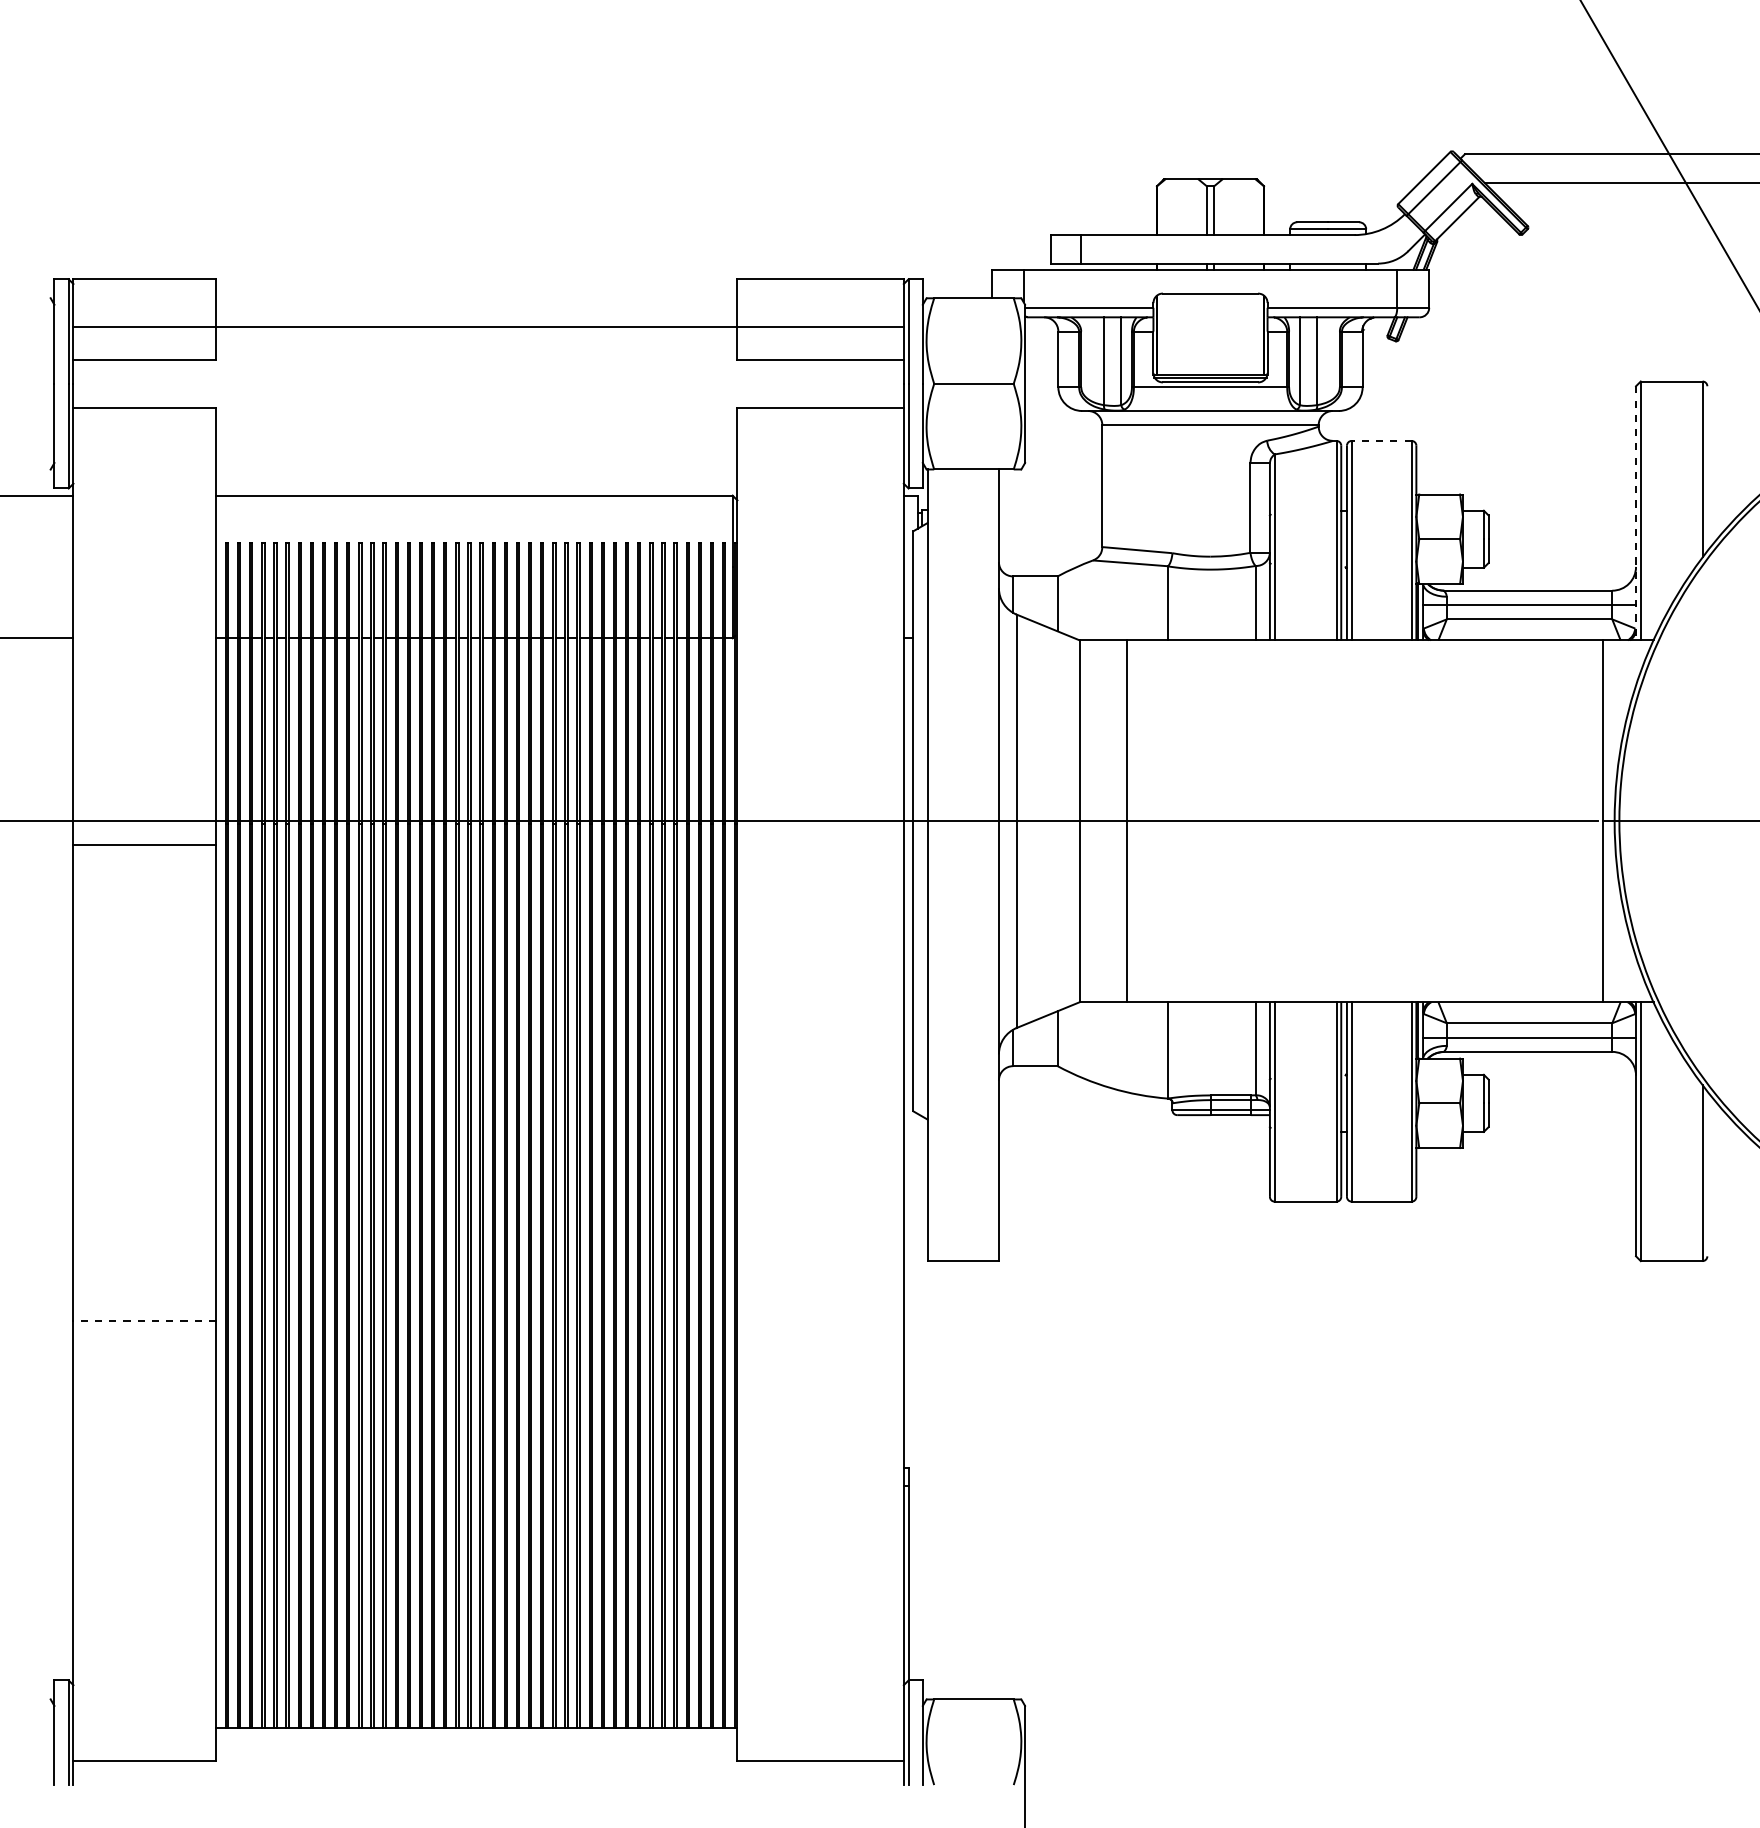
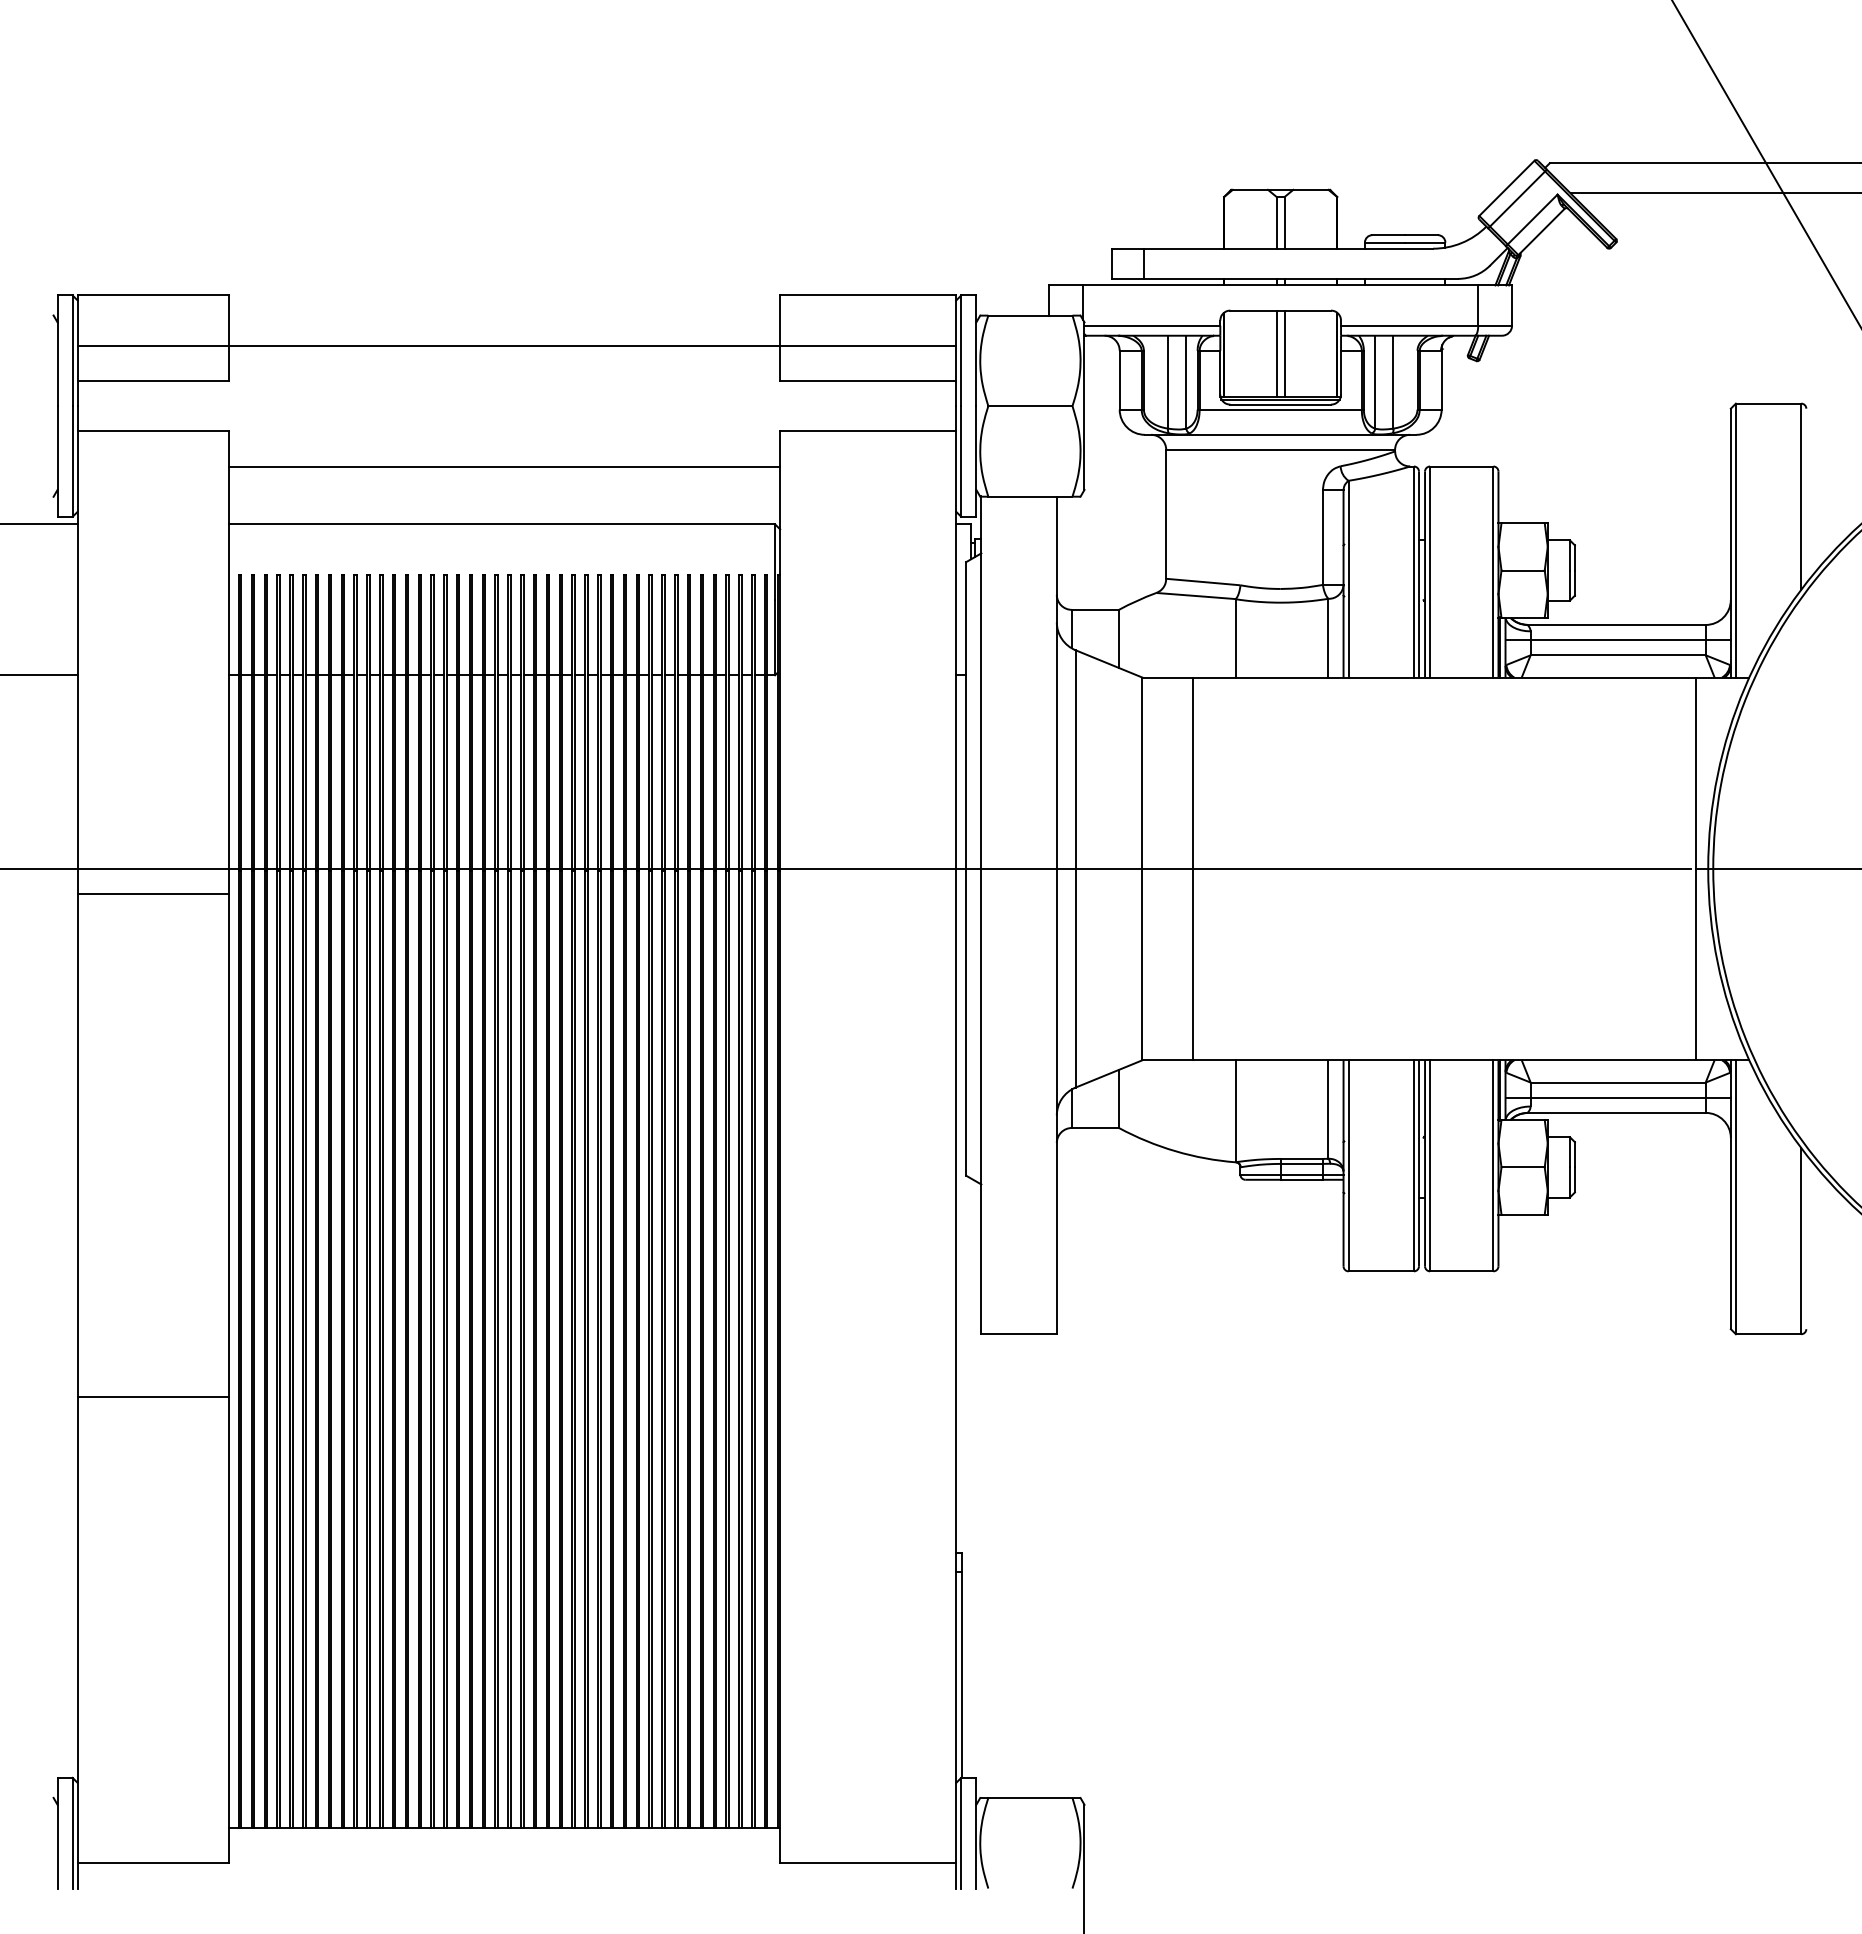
line: (1206, 334) -> (1276, 353), added
line: (1214, 334) -> (1284, 353), added
line: (476, 440) -> (504, 466), added
line: (1381, 440) -> (1461, 466), dashed -> solid
line: (1635, 513) -> (1730, 543), dashed -> solid
line: (144, 1320) -> (152, 1397), dashed -> solid

